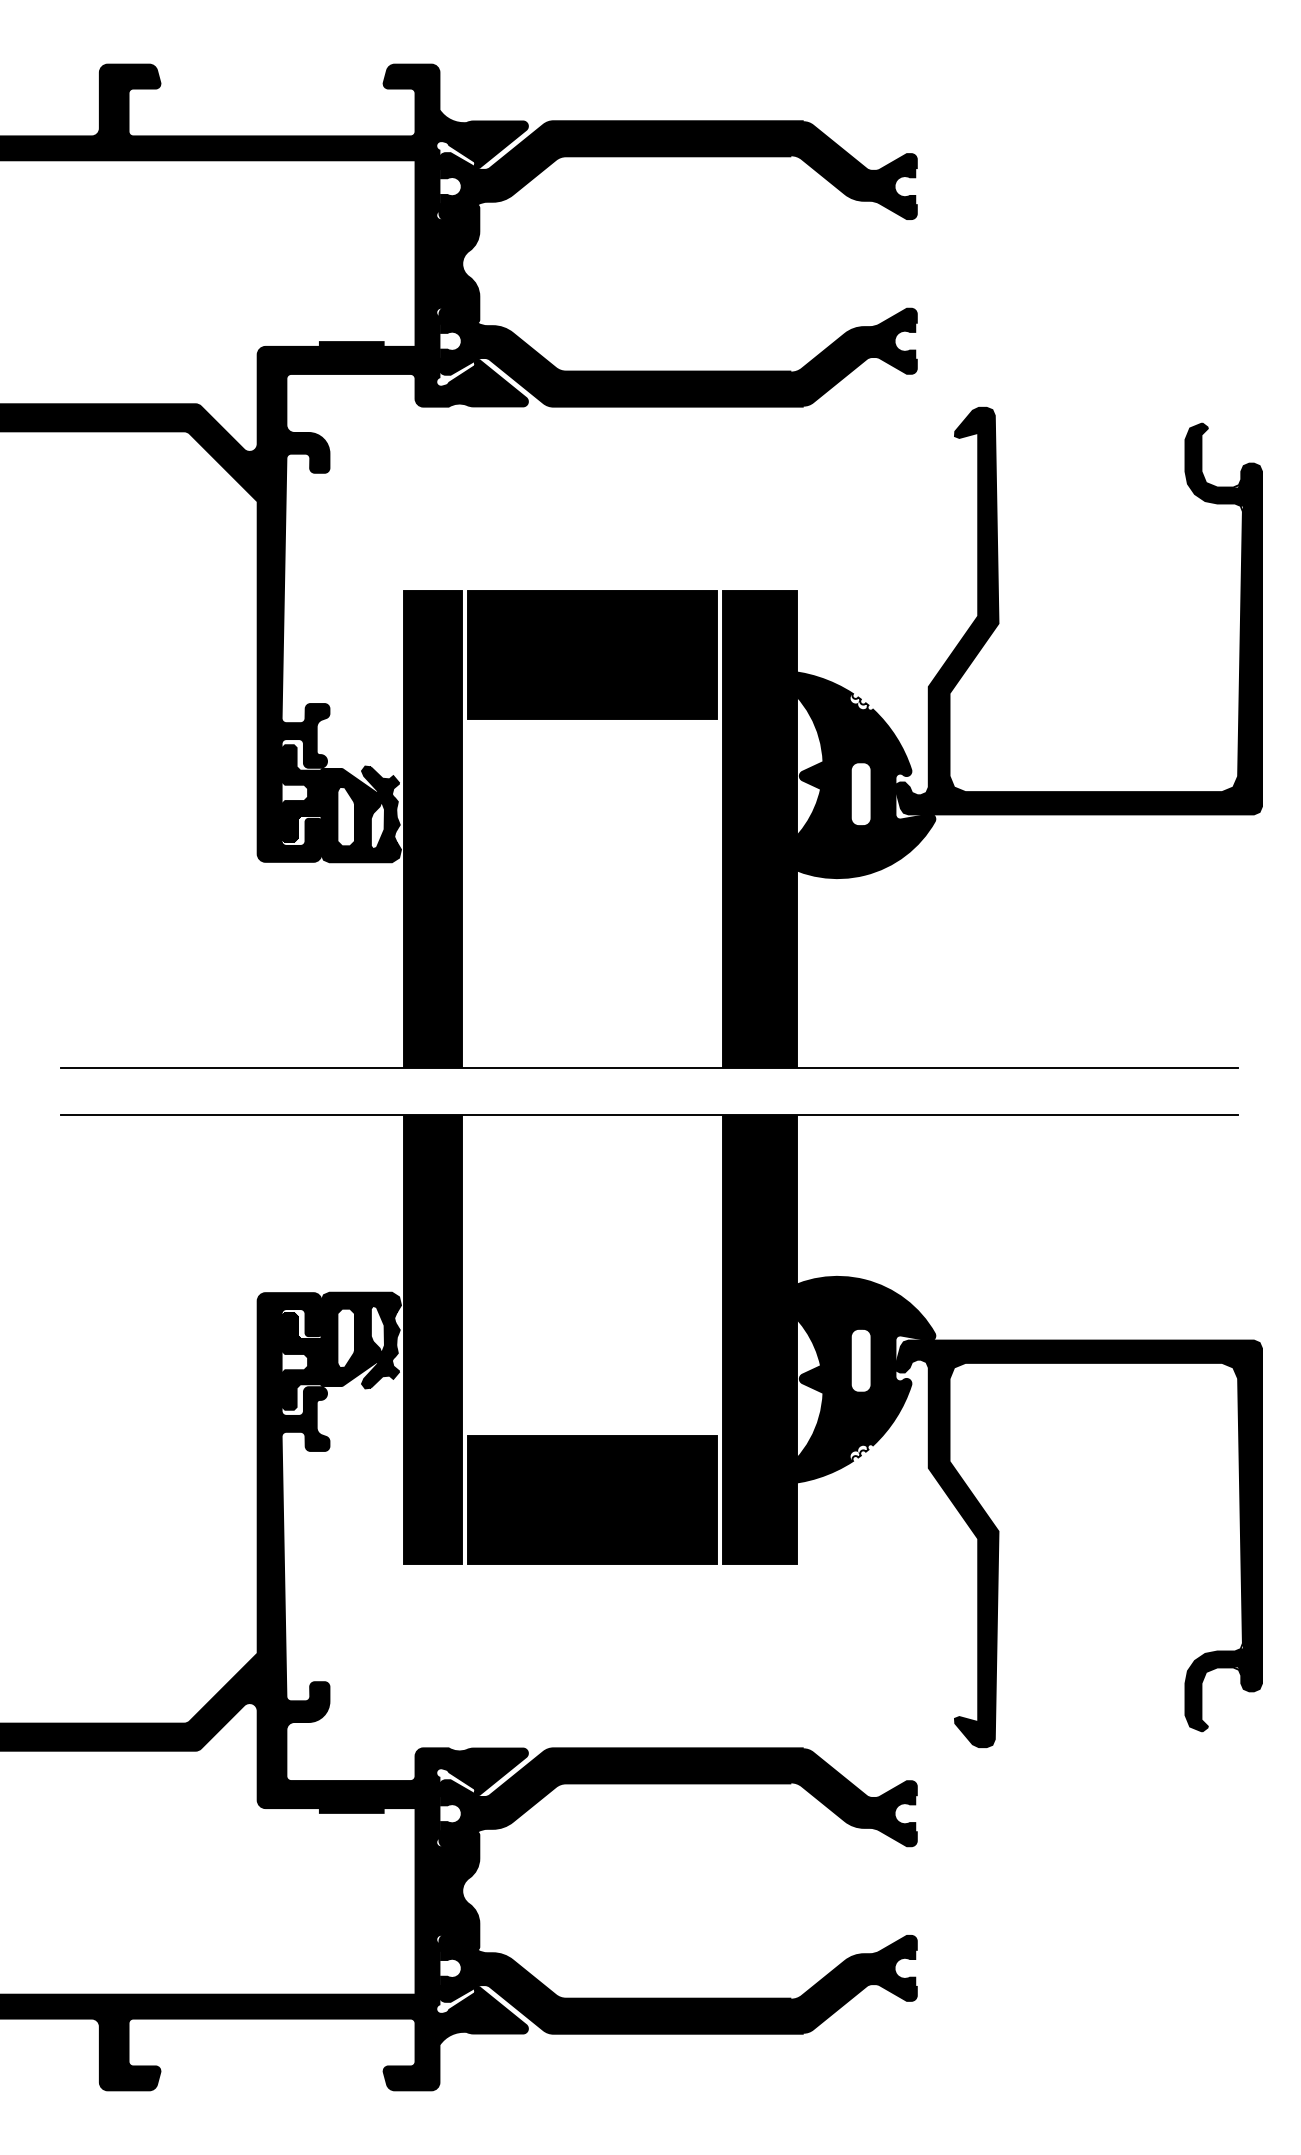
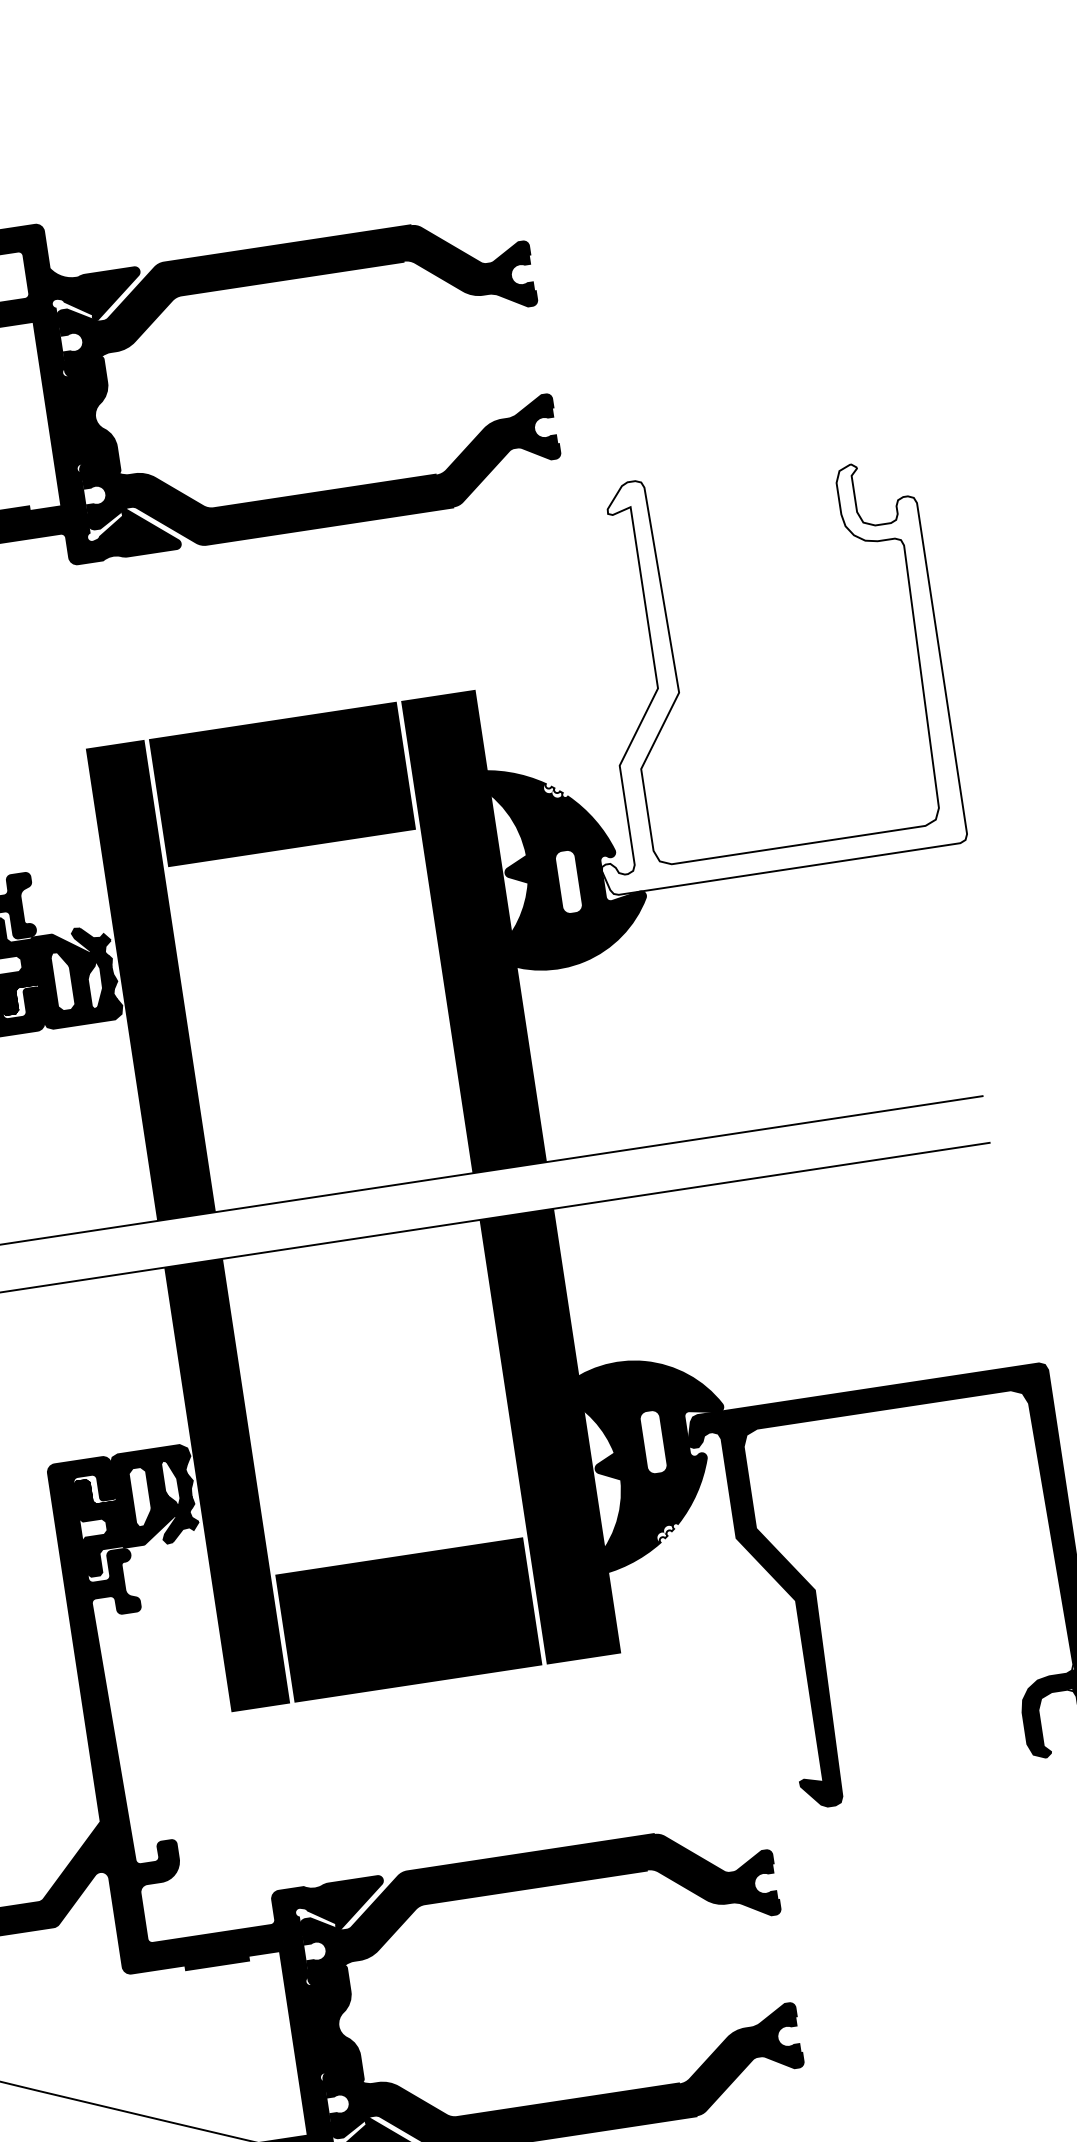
fill: (1078, 610) -> (756, 667), removed

